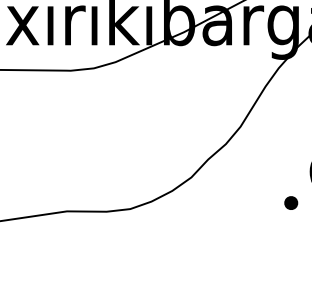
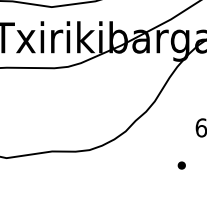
part: (290, 202) -> (181, 165), moved

